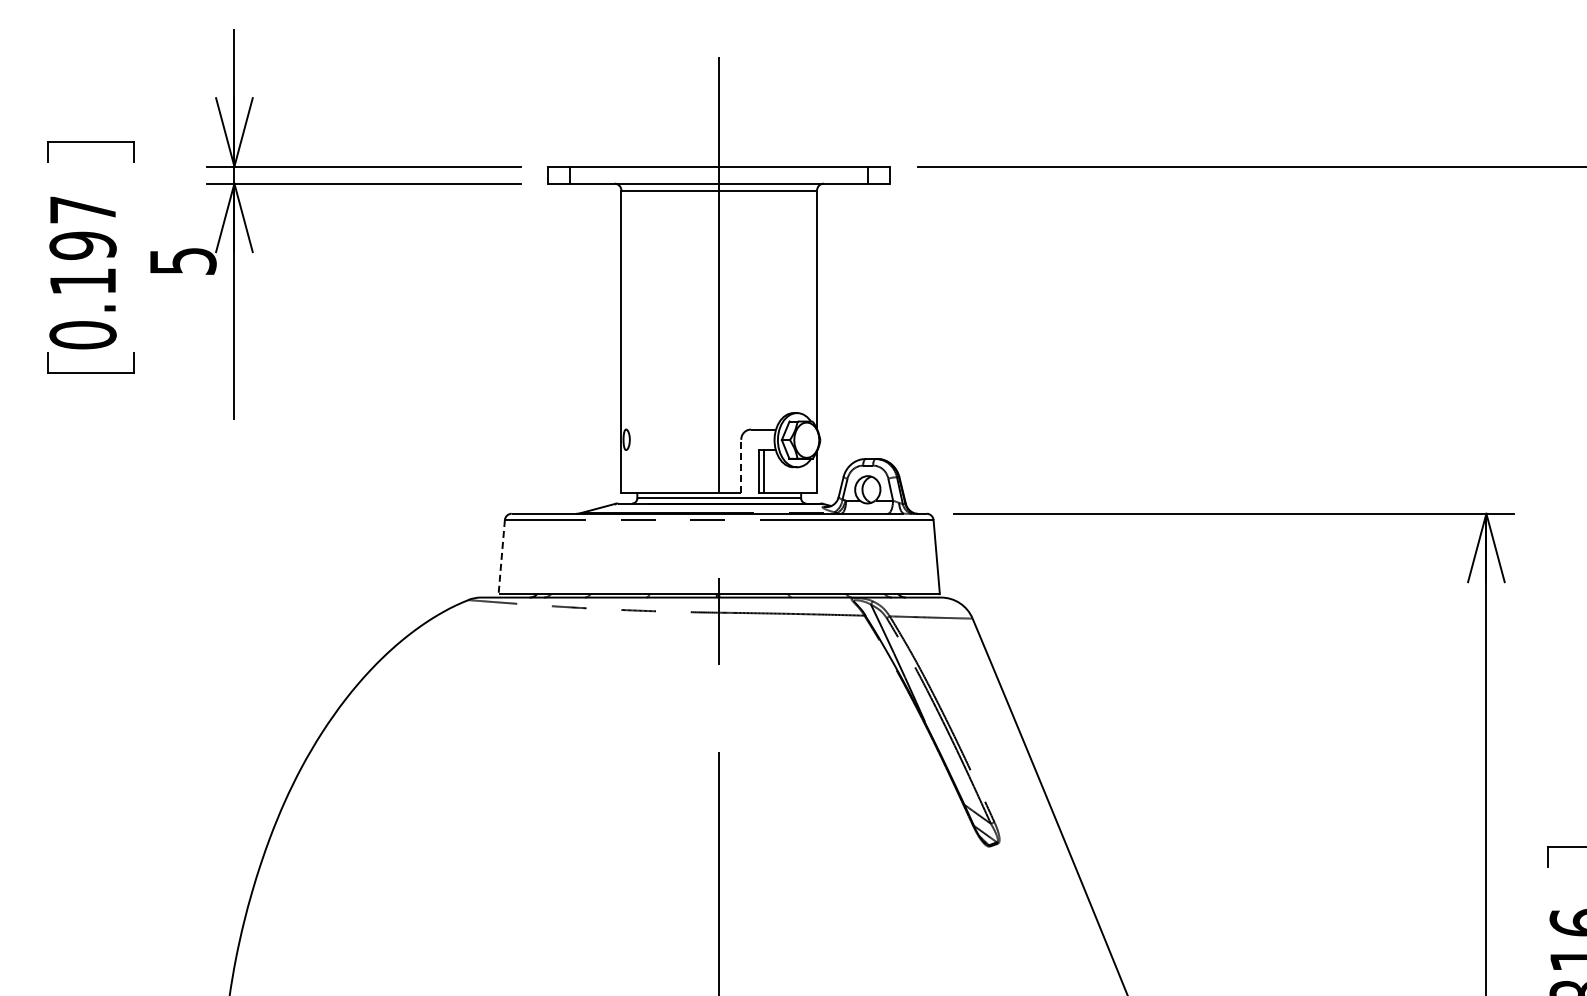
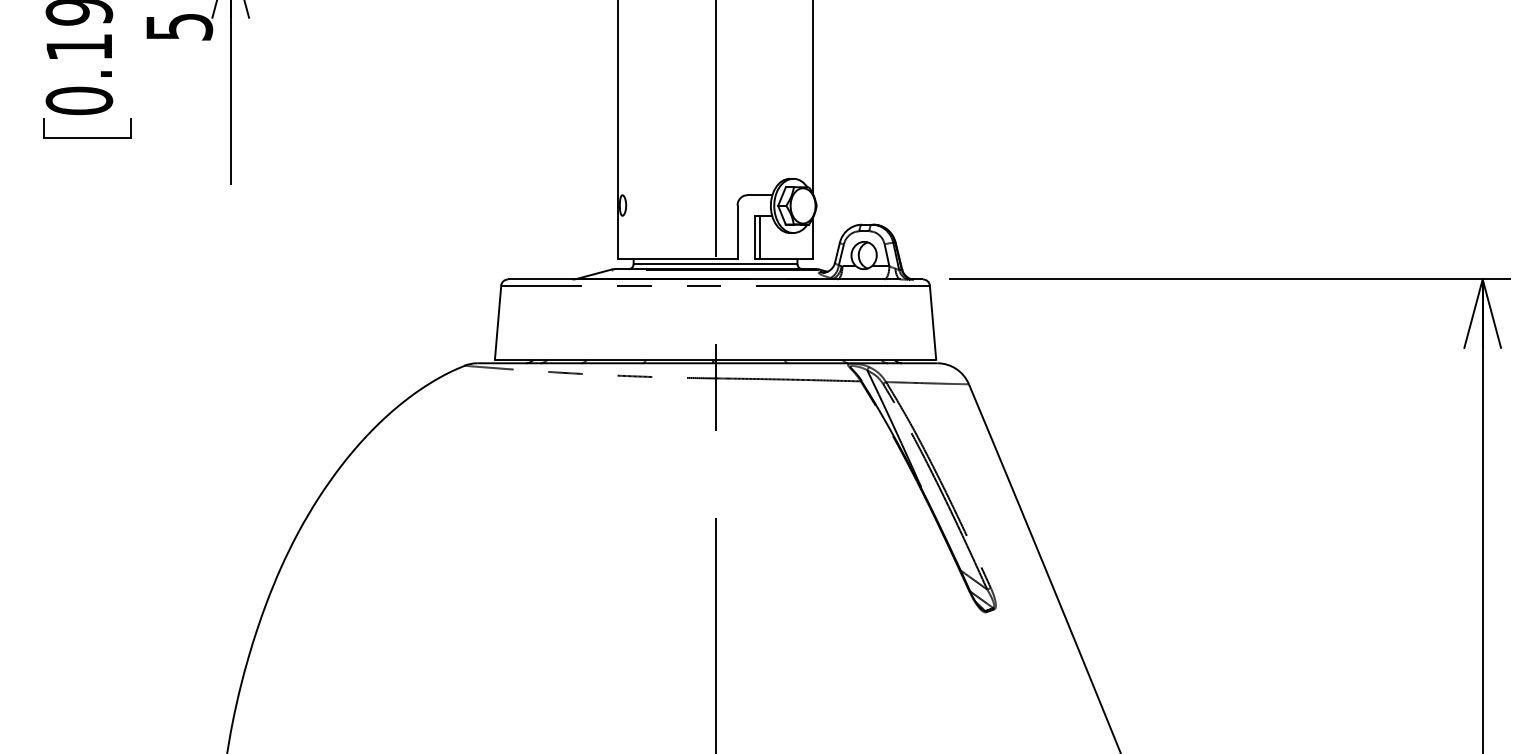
line: (741, 466) -> (737, 232), dashed -> solid
line: (501, 557) -> (497, 323), dashed -> solid

